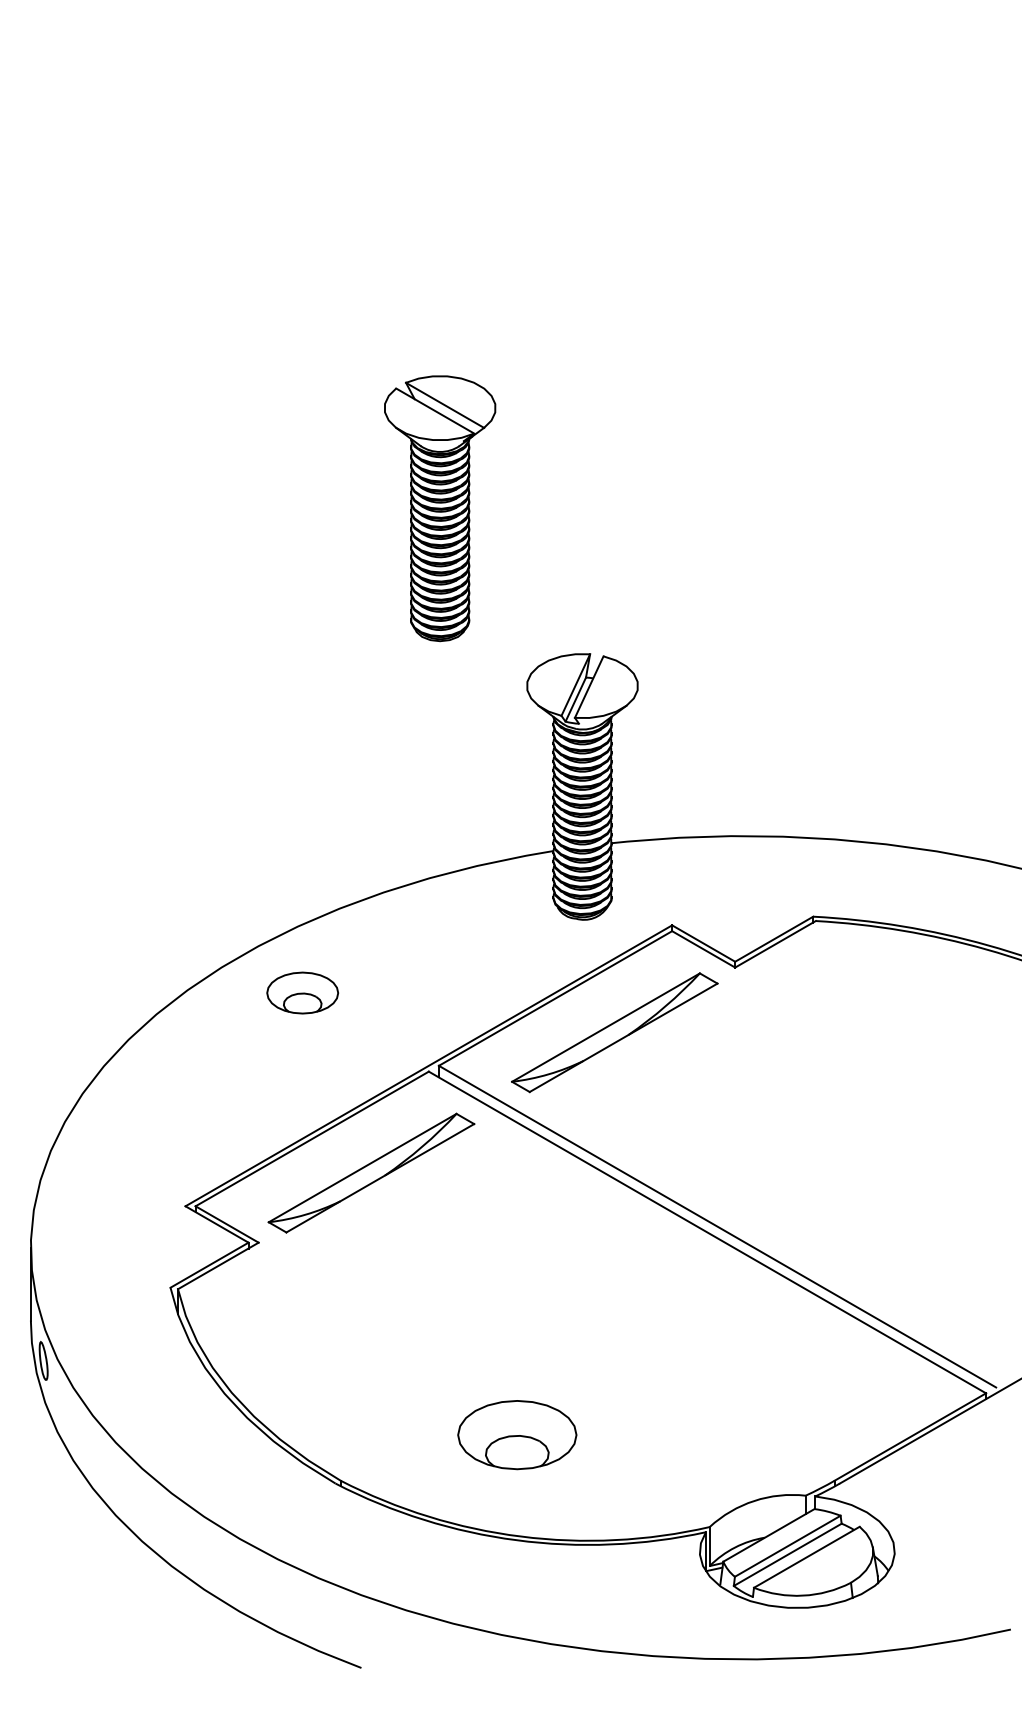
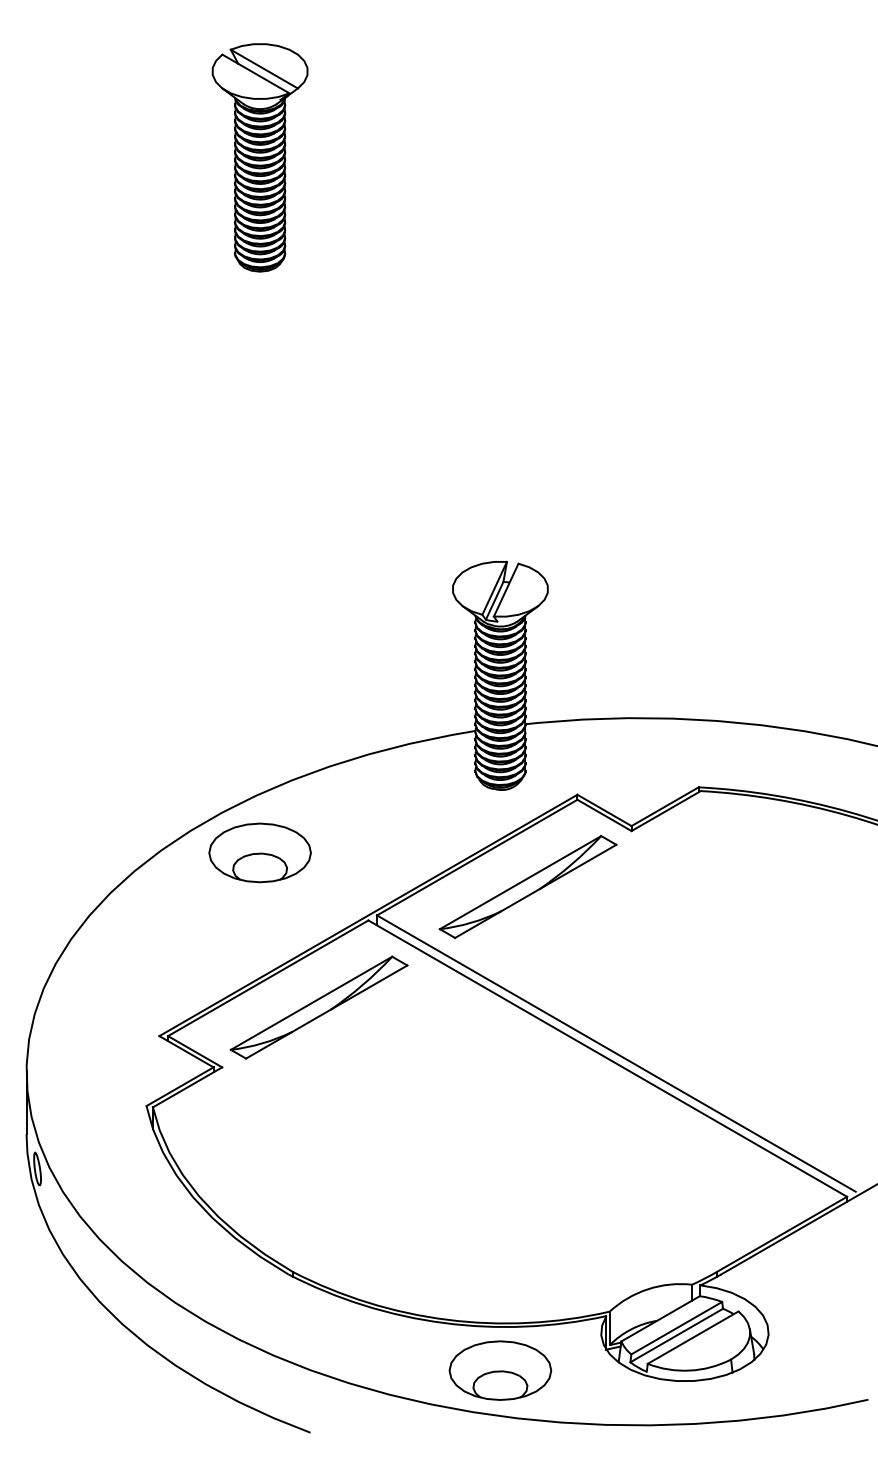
part: (439, 508) -> (259, 157), moved
part: (302, 992) -> (259, 852), size x1.67
part: (517, 1434) -> (500, 1370), moved

